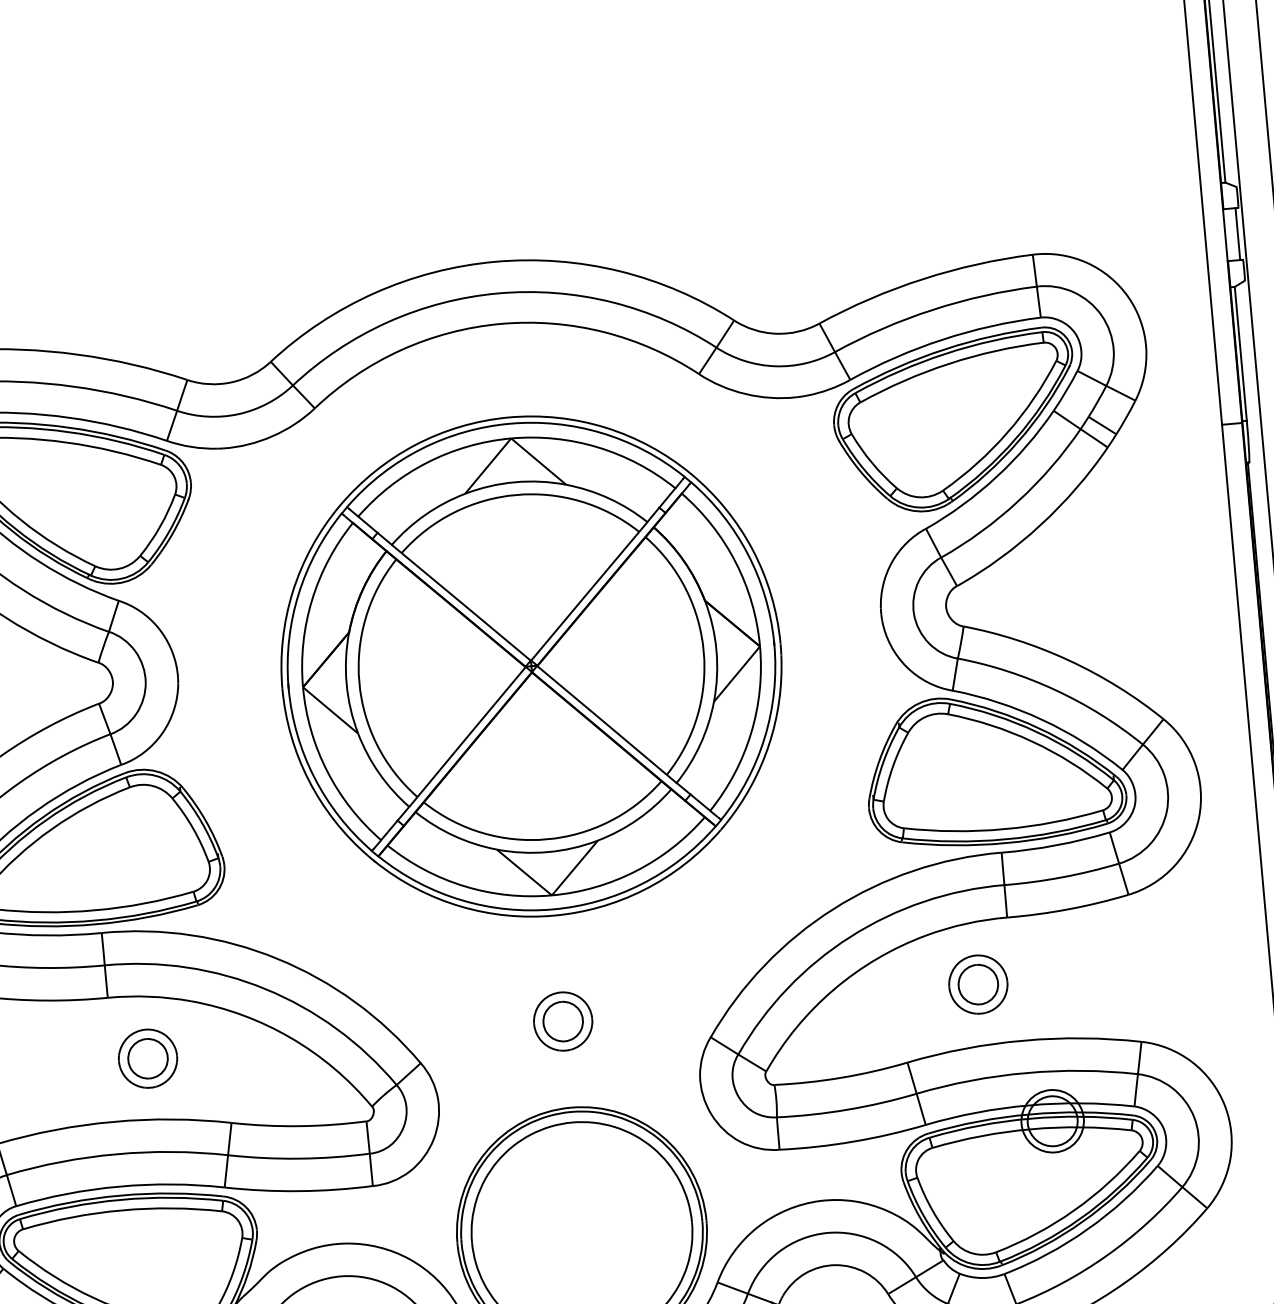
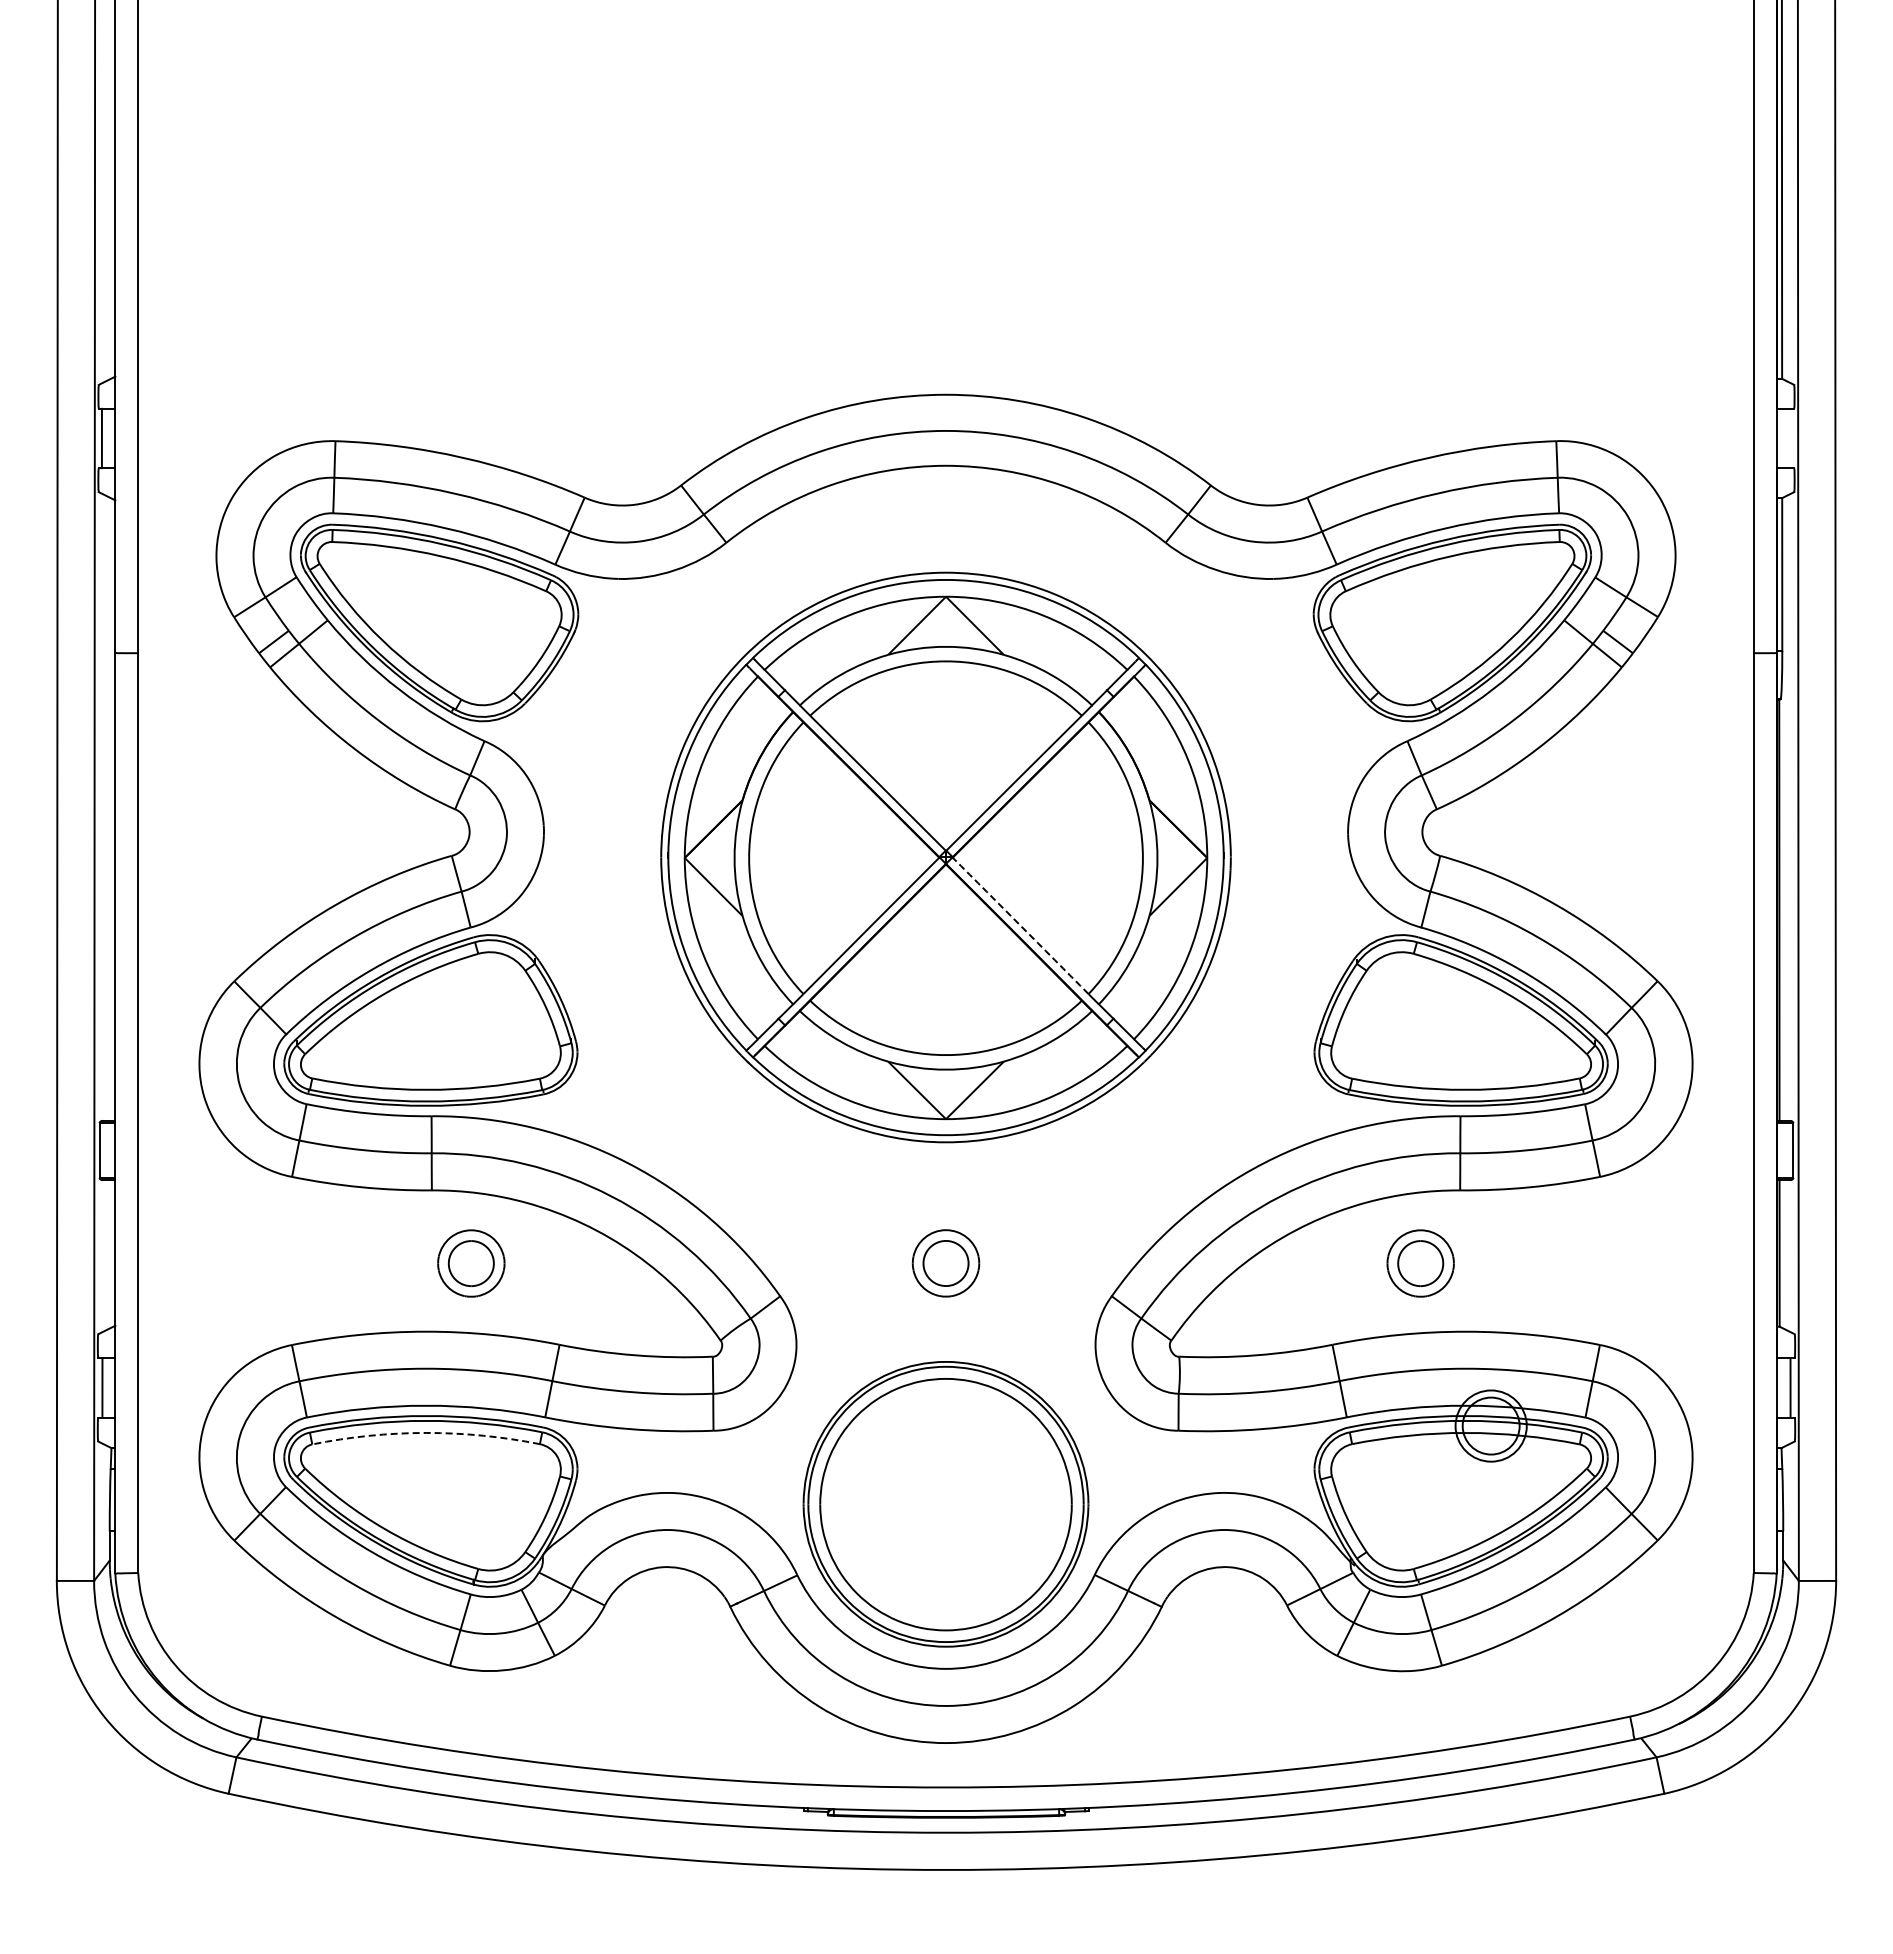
line: (1238, 234) -> (1791, 438), removed
arc: (601, 720) -> (1020, 925), solid -> dashed
arc: (121, 1209) -> (426, 1432), solid -> dashed

